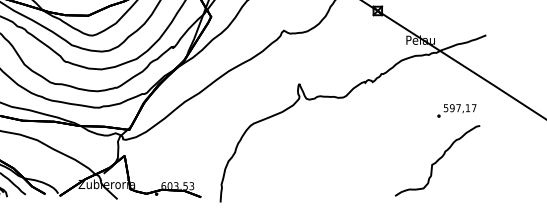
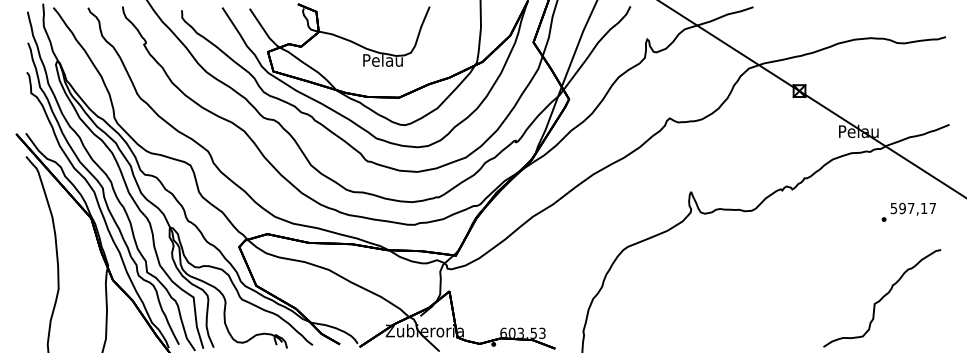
text: (456, 110) -> (908, 211), moved

